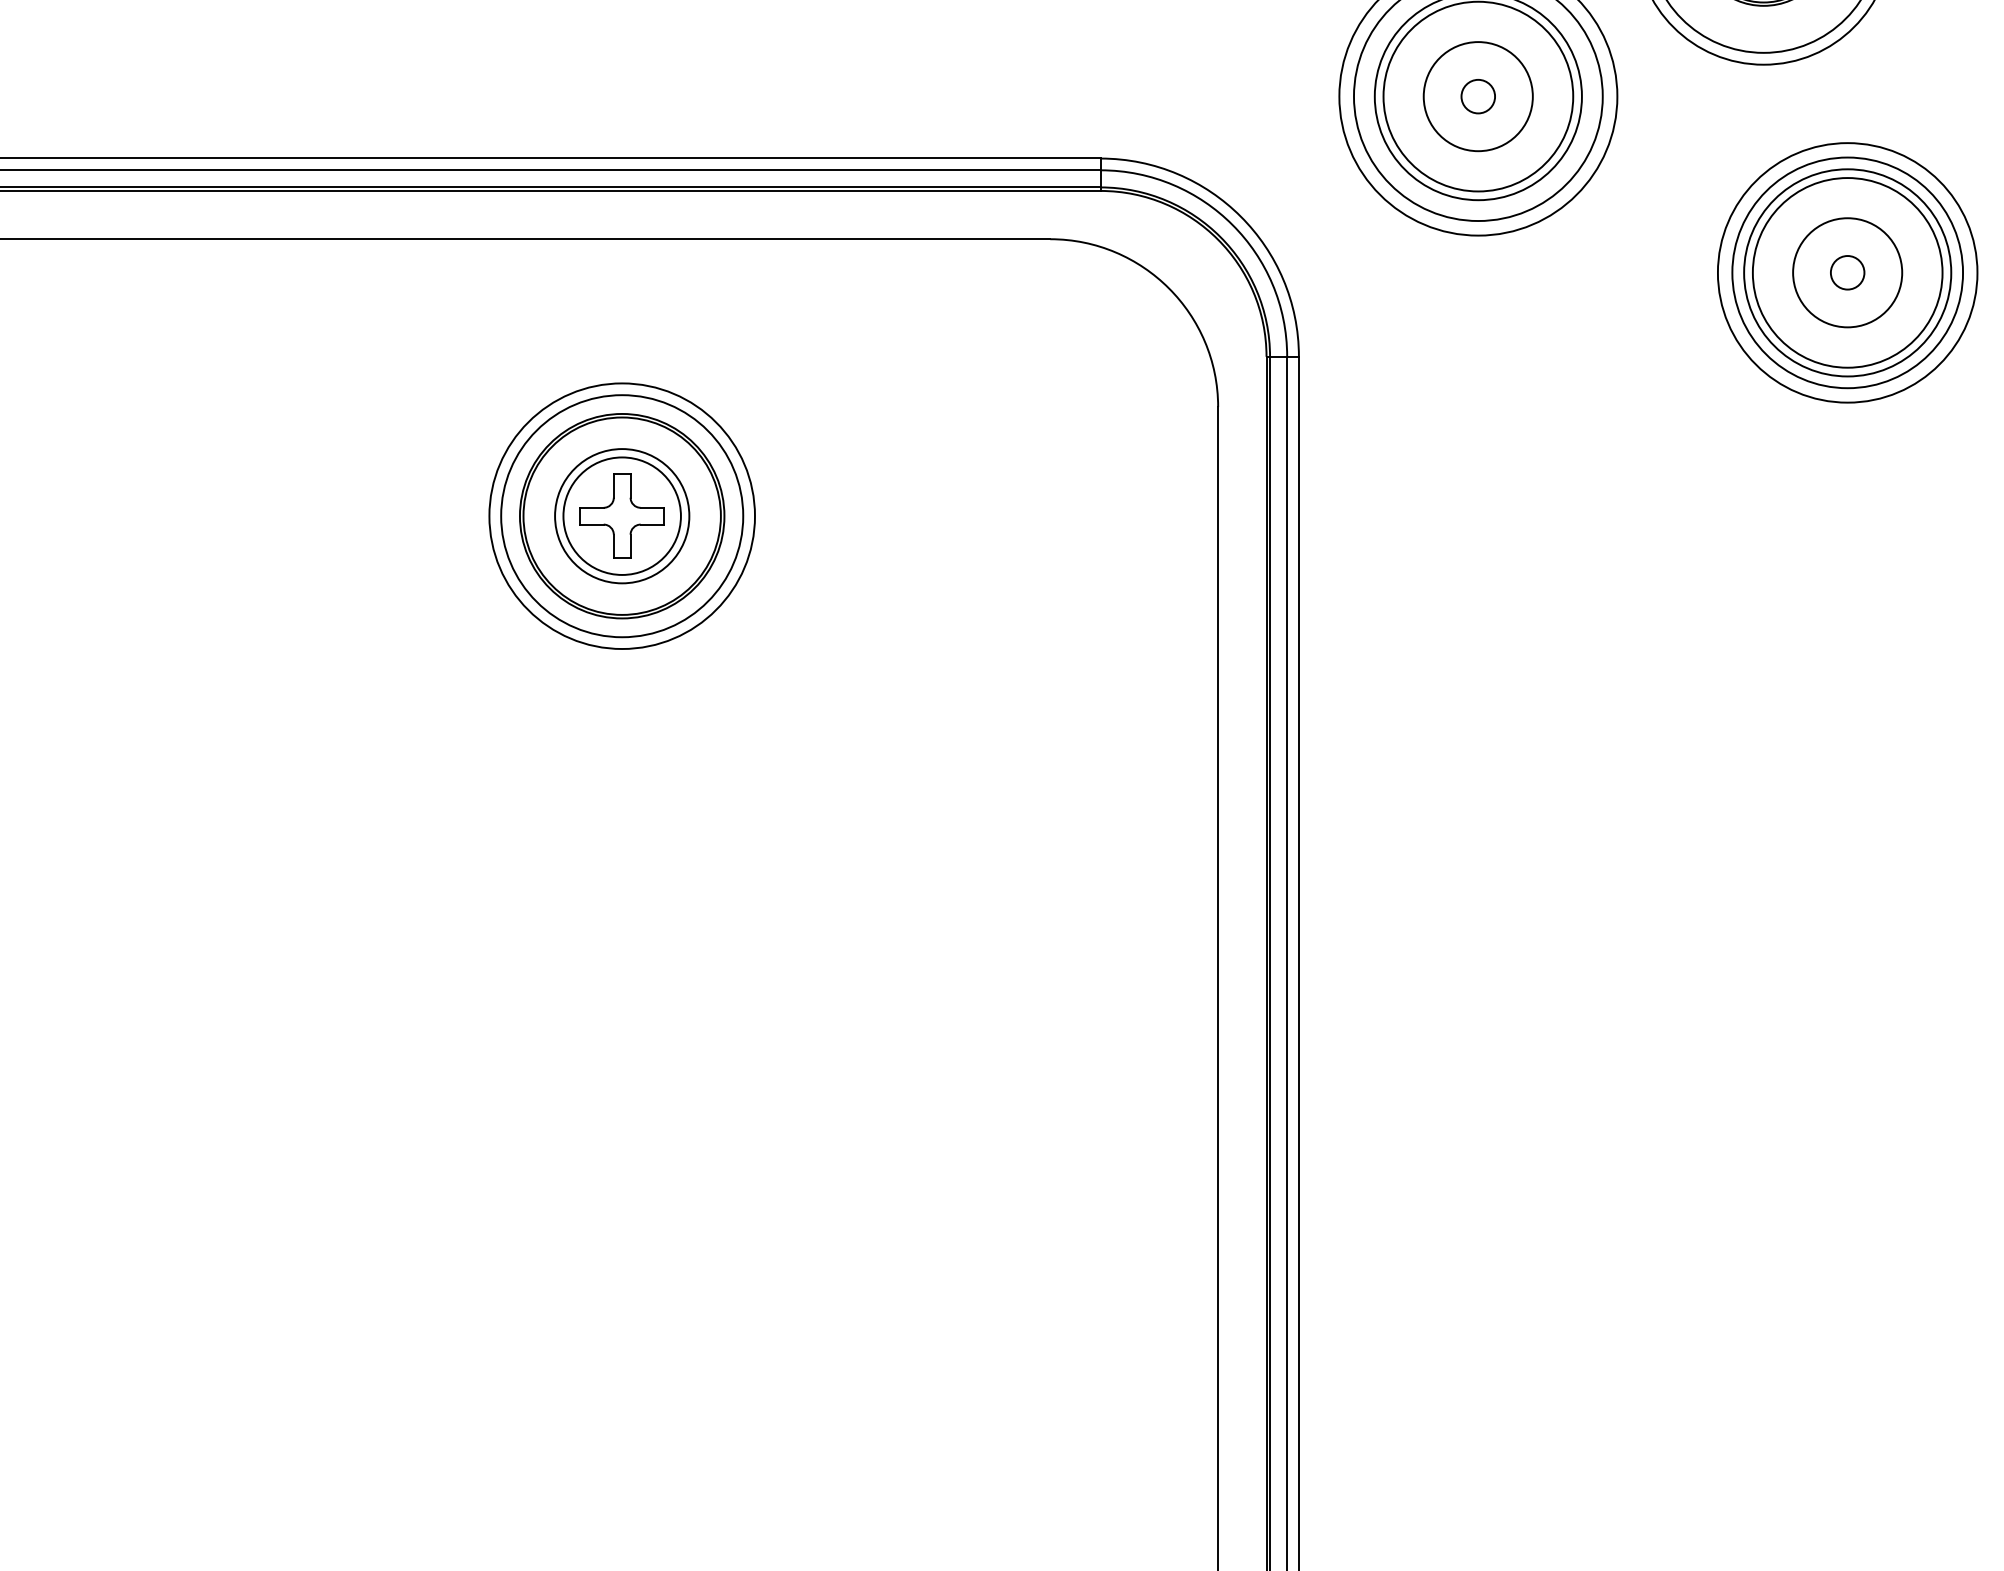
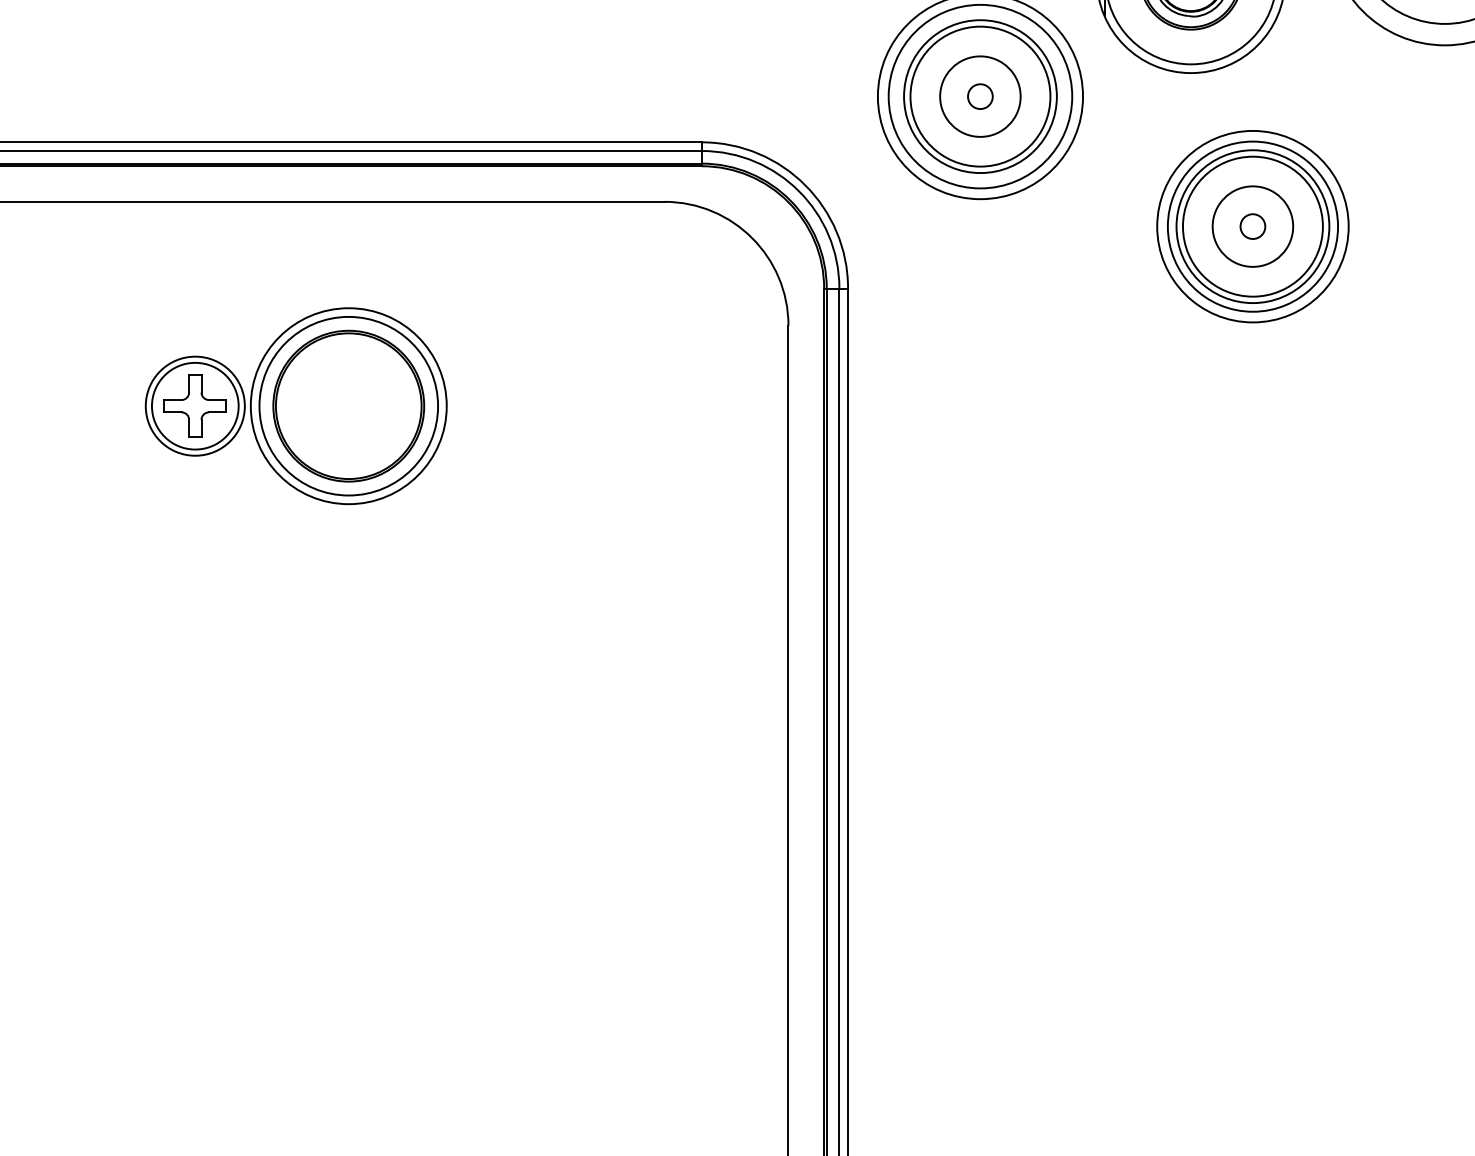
part: (622, 516) -> (195, 406), moved

